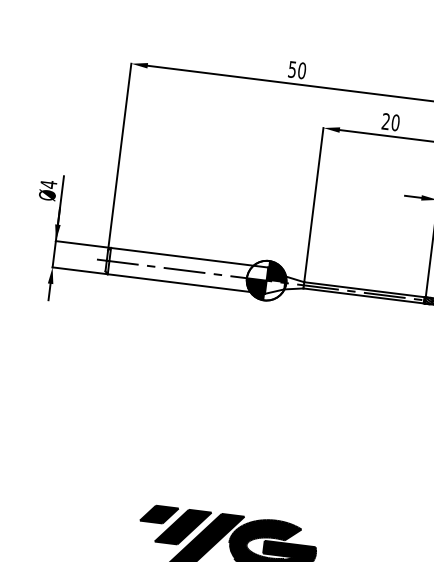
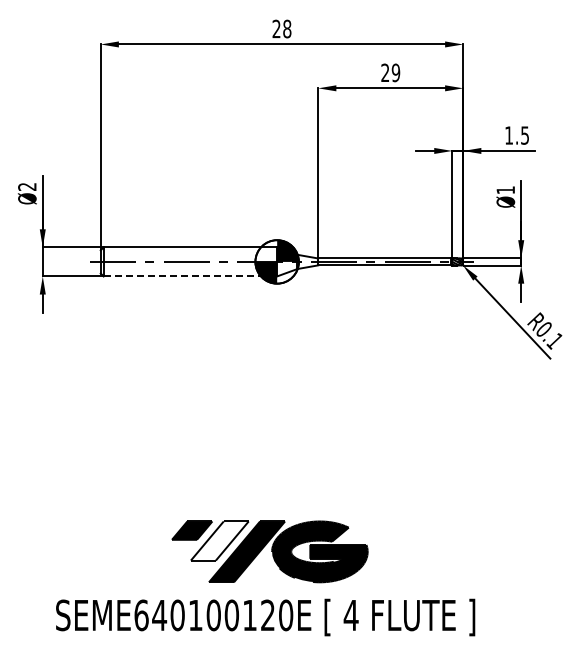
text: (296, 69) -> (281, 28), 50 -> 28
text: (395, 123) -> (395, 73), 20 -> 29
text: (48, 184) -> (27, 186), Ø4 -> Ø2
line: (186, 284) -> (190, 276), solid -> dashed
fill: (182, 526) -> (219, 540), removed

